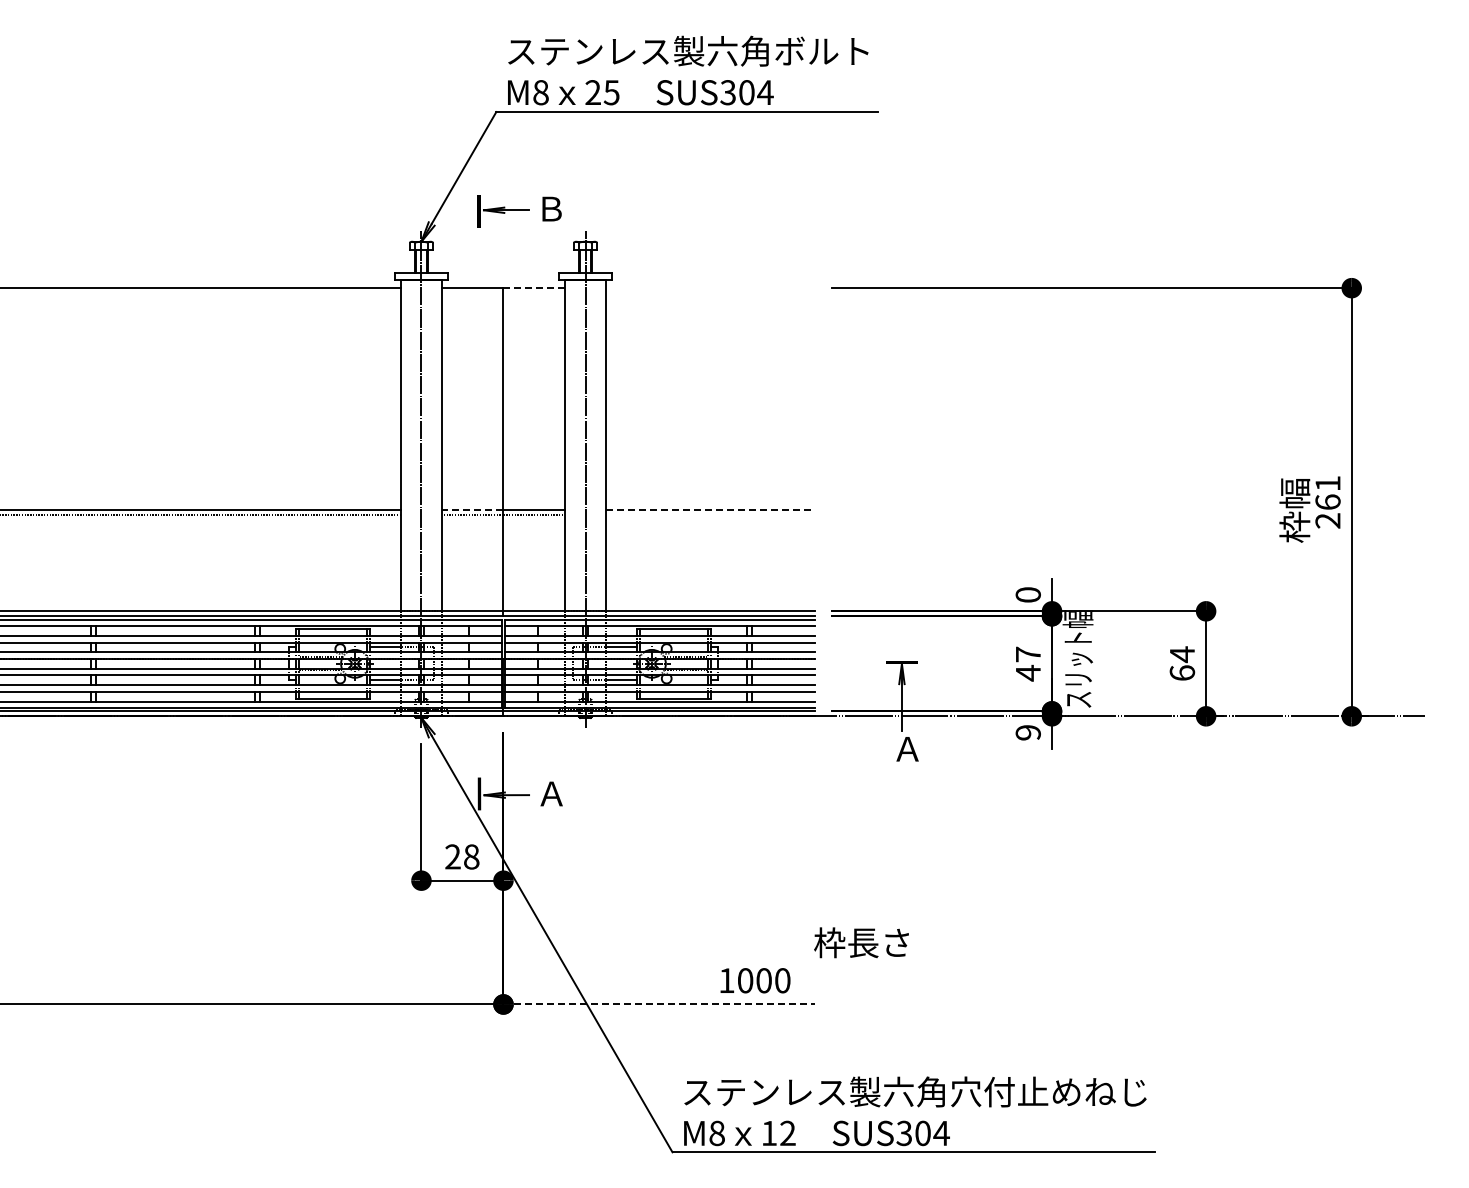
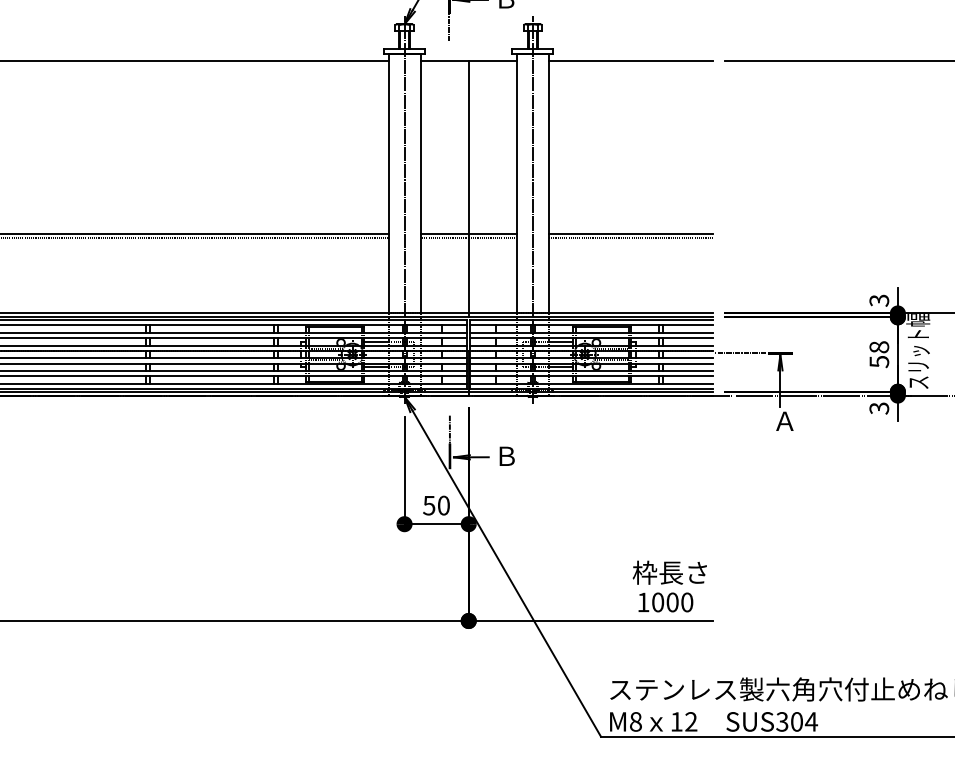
line: (478, 245) -> (449, 27), added
line: (534, 288) -> (493, 60), dashed -> solid
line: (710, 288) -> (630, 60), added
line: (472, 509) -> (444, 233), dashed -> solid
line: (710, 509) -> (630, 233), dashed -> solid
line: (710, 514) -> (630, 237), added
text: (1027, 594) -> (878, 300), 0 -> 3
line: (851, 662) -> (740, 353), added
text: (1027, 663) -> (878, 354), 47 -> 58
text: (1027, 732) -> (878, 408), 9 -> 3
line: (479, 759) -> (449, 429), added
text: (551, 793) -> (506, 455), Ａ -> Ｂ
text: (462, 856) -> (436, 505), 28 -> 50
text: (861, 942) -> (669, 572), moved
line: (659, 1004) -> (590, 621), dashed -> solid

